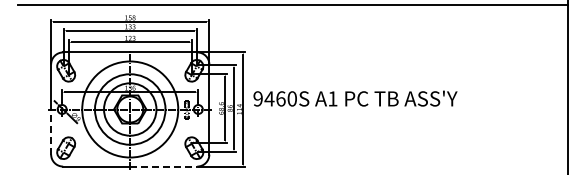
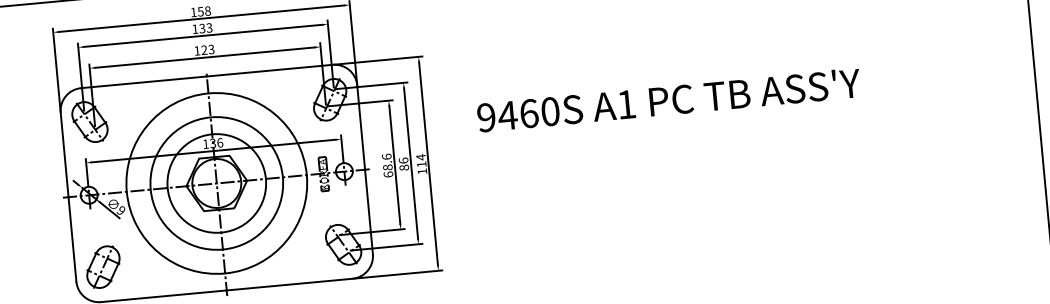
text: (355, 98) -> (668, 99), moved
line: (51, 132) -> (73, 240), dashed -> solid
line: (163, 166) -> (289, 284), dashed -> solid

